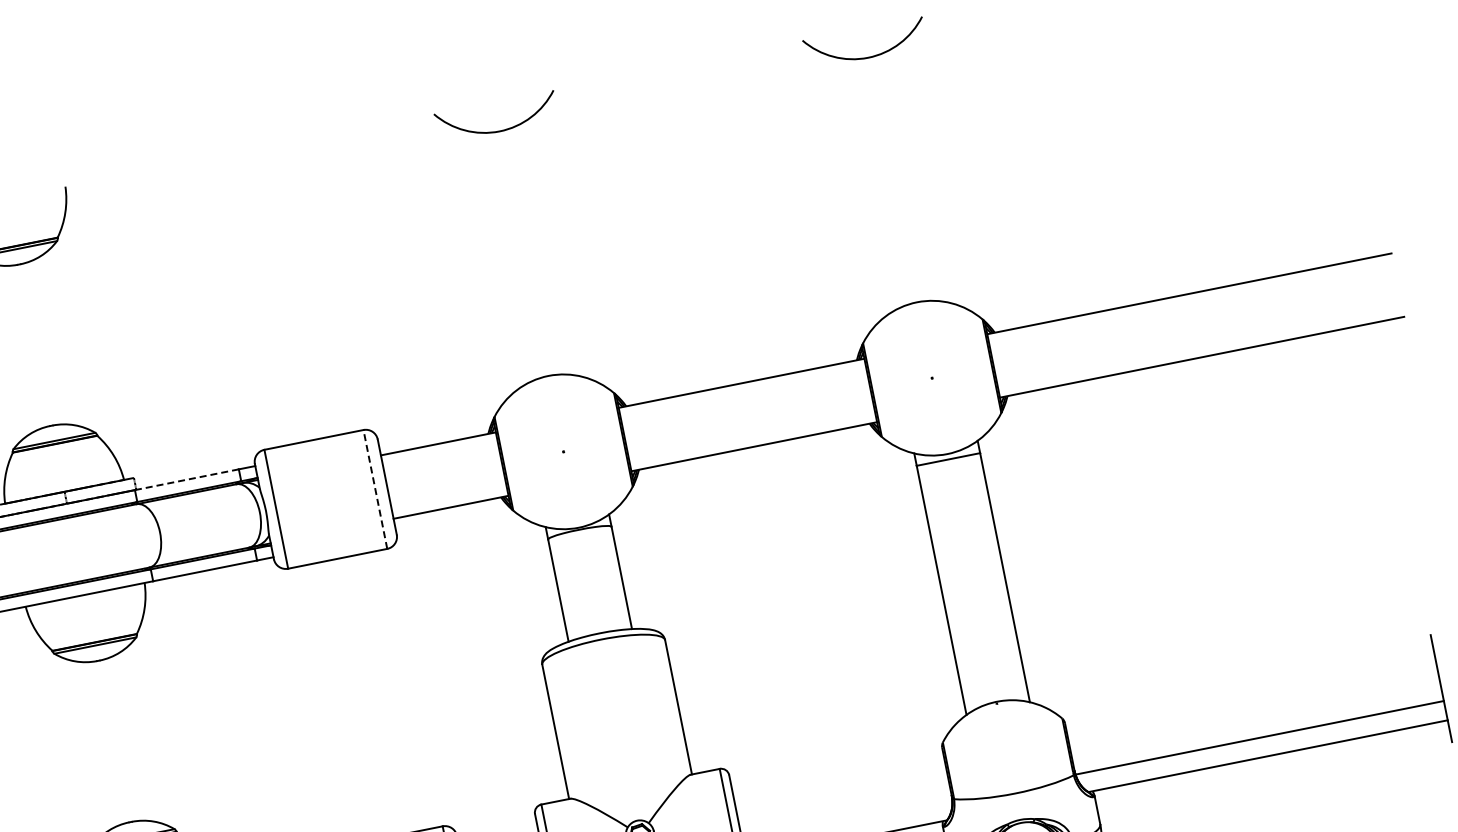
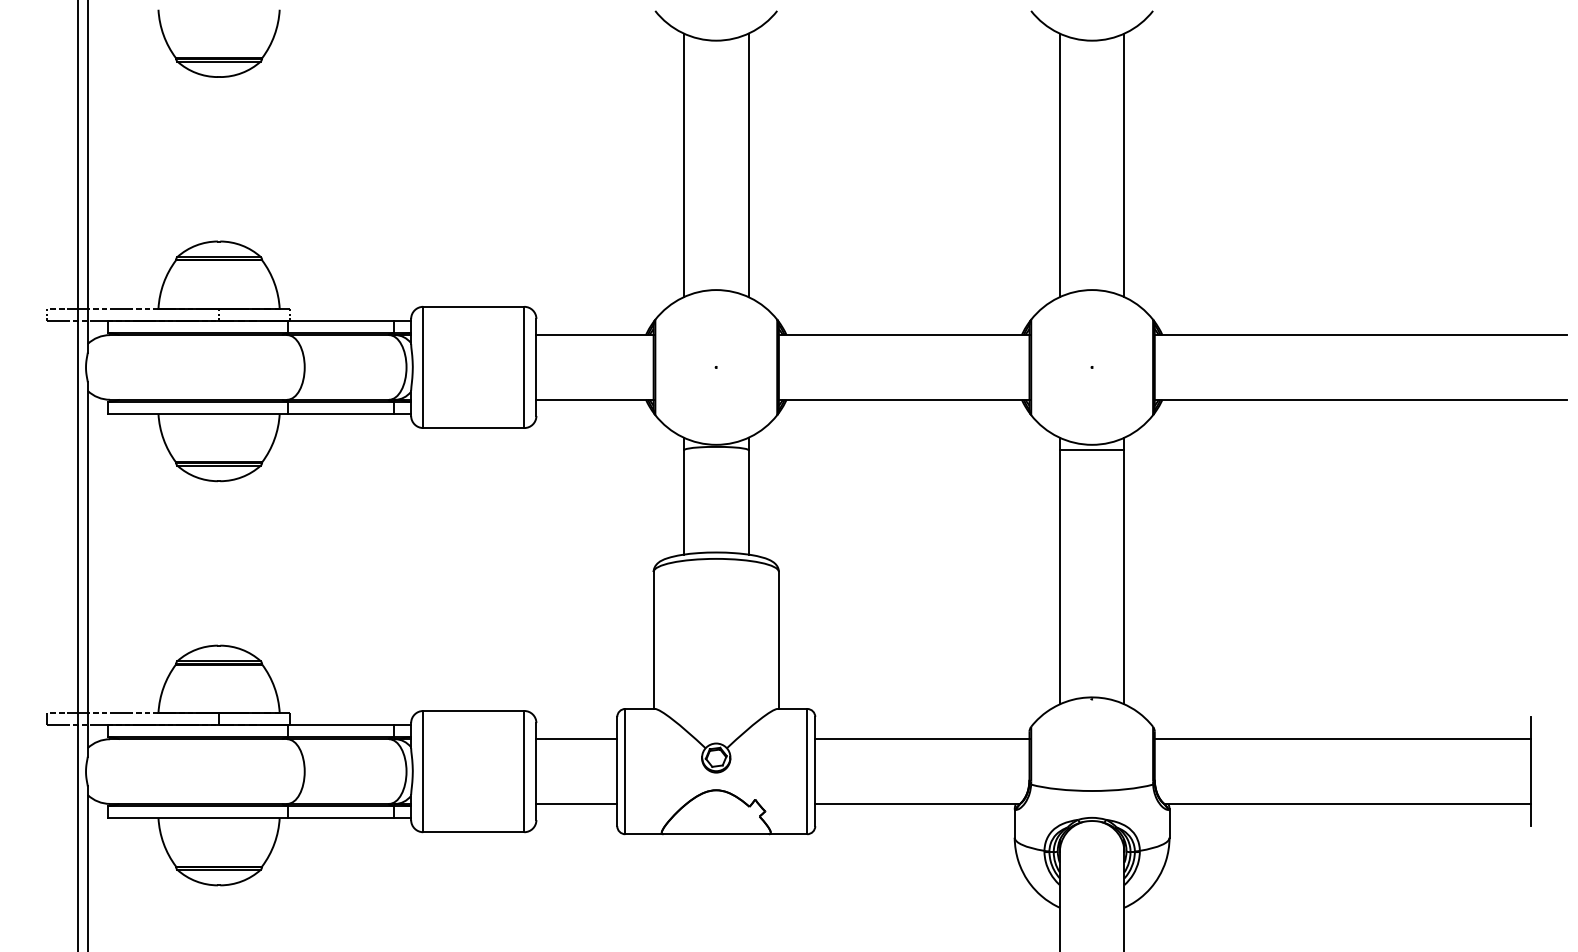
line: (924, 173) -> (1124, 165), added
line: (860, 186) -> (1059, 165), added
line: (555, 247) -> (748, 165), added
line: (491, 260) -> (683, 165), added
line: (186, 479) -> (341, 320), dashed -> solid
line: (375, 489) -> (524, 367), dashed -> solid
line: (1259, 738) -> (1342, 739), moved
line: (838, 776) -> (922, 739), added

